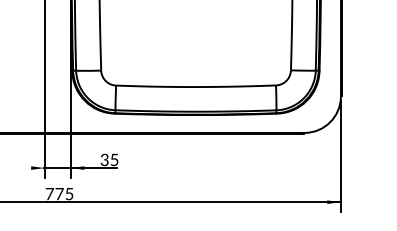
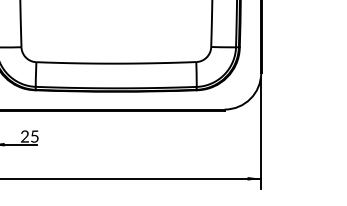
text: (104, 162) -> (24, 139), 35 -> 25

